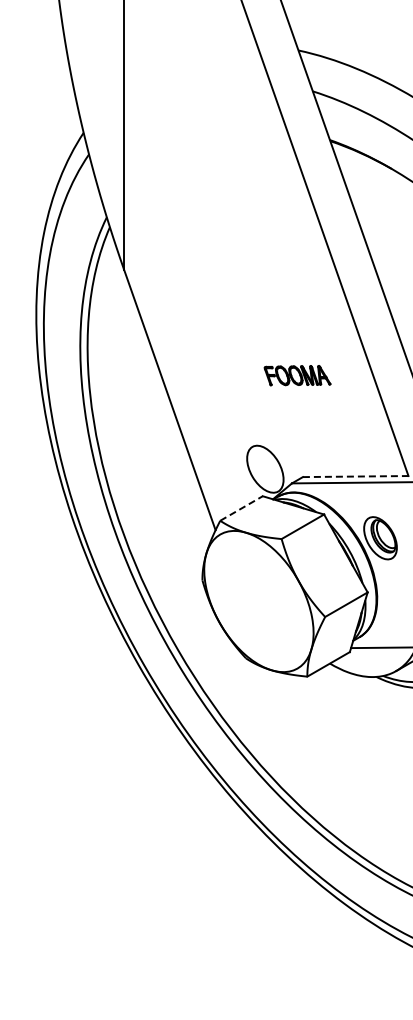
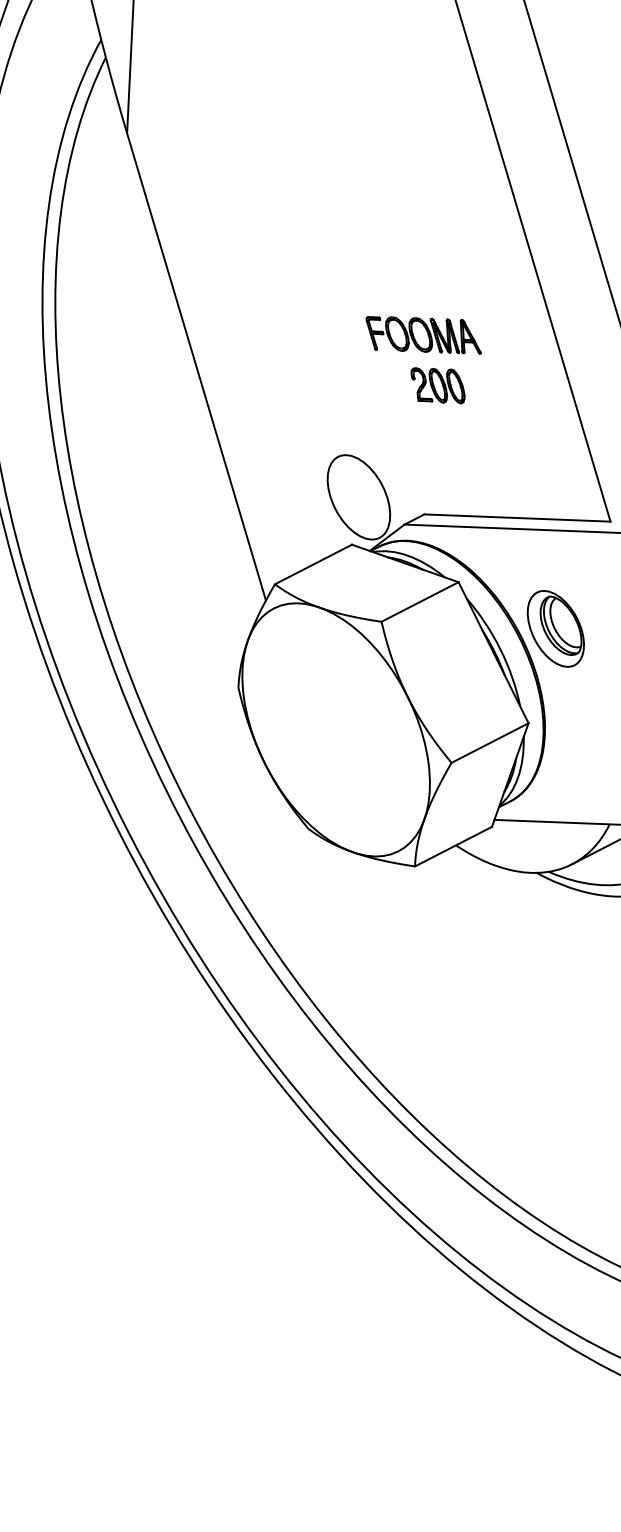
part: (306, 403) -> (437, 385), added
line: (355, 476) -> (517, 517), dashed -> solid
line: (241, 508) -> (313, 564), dashed -> solid

